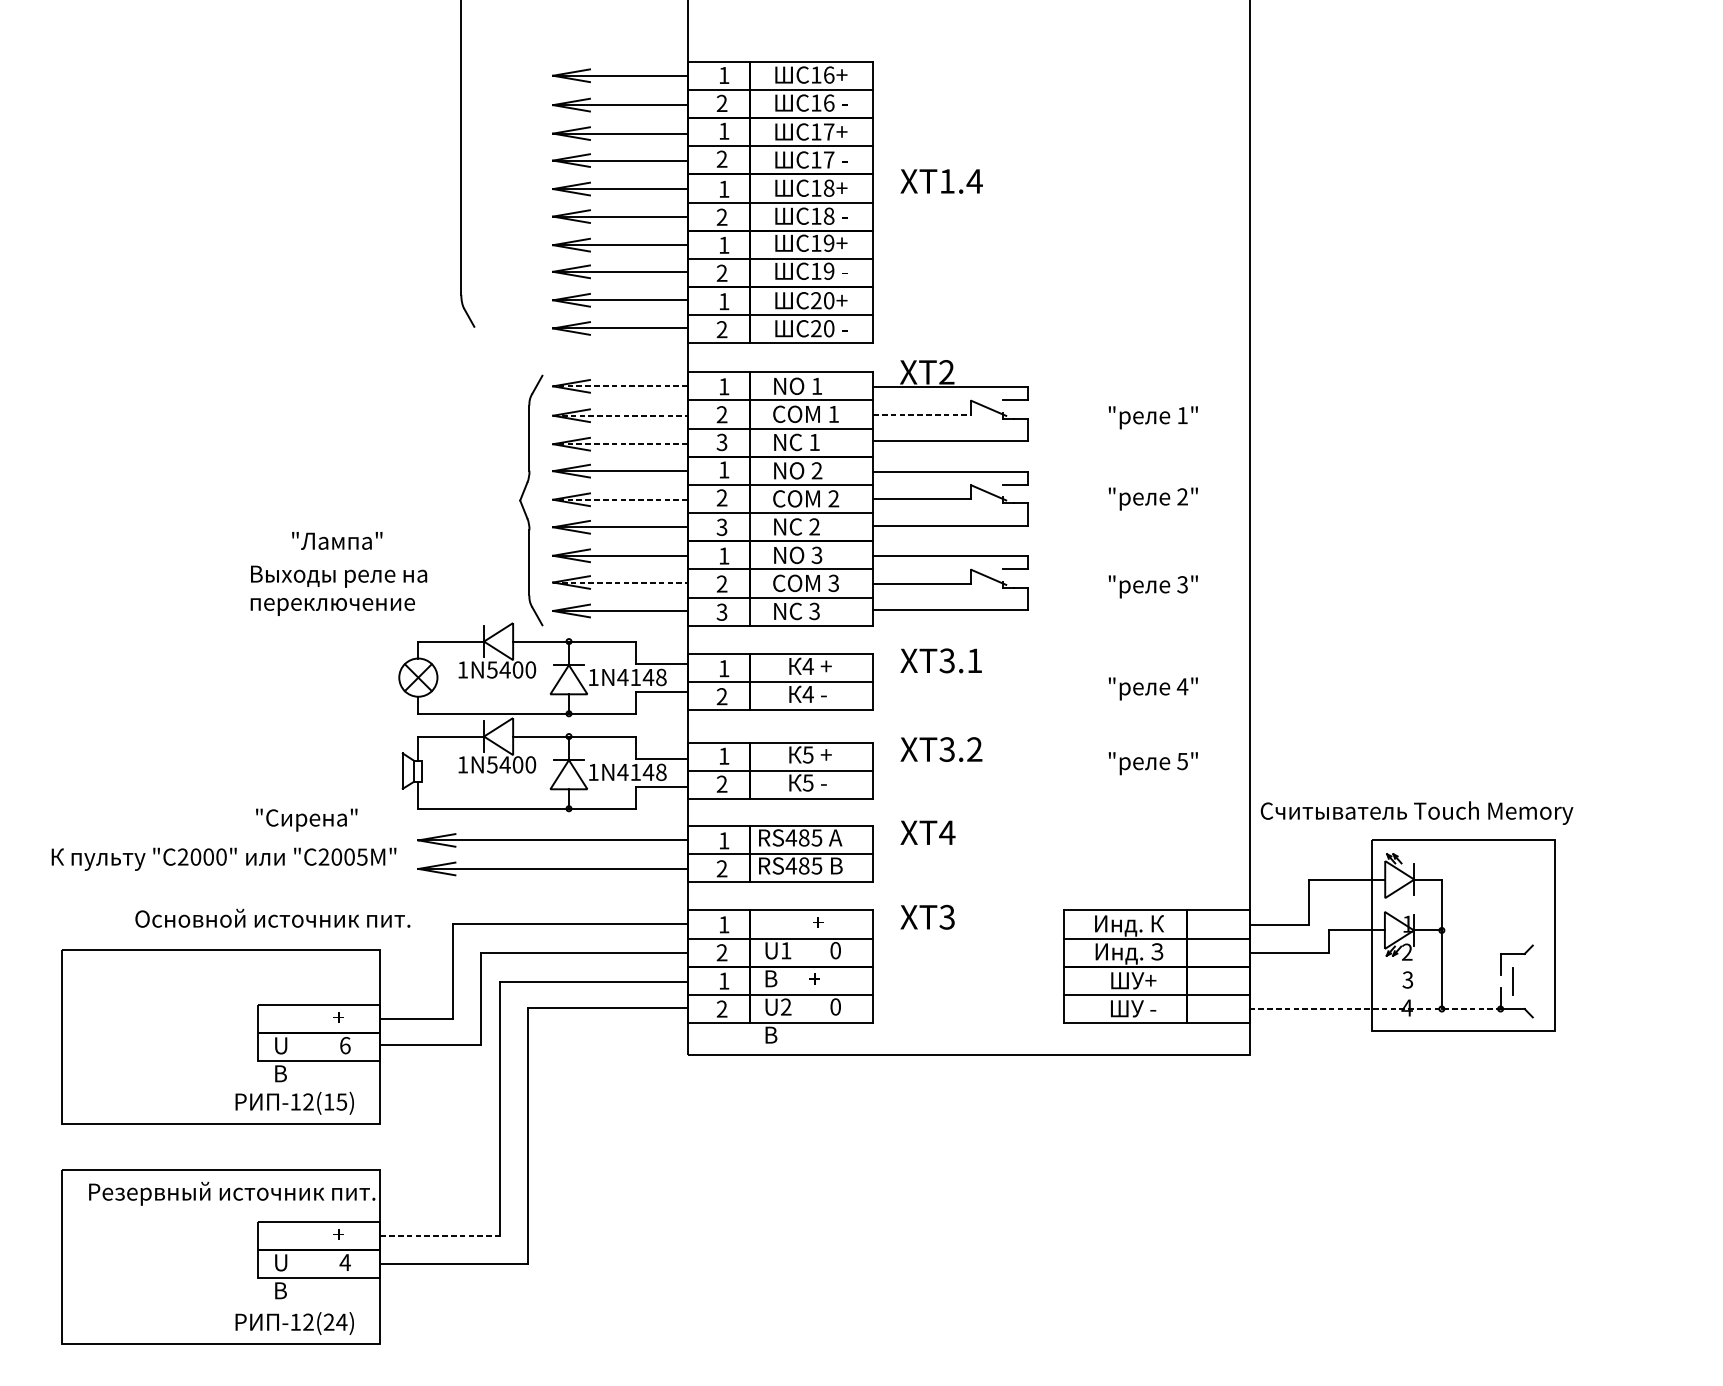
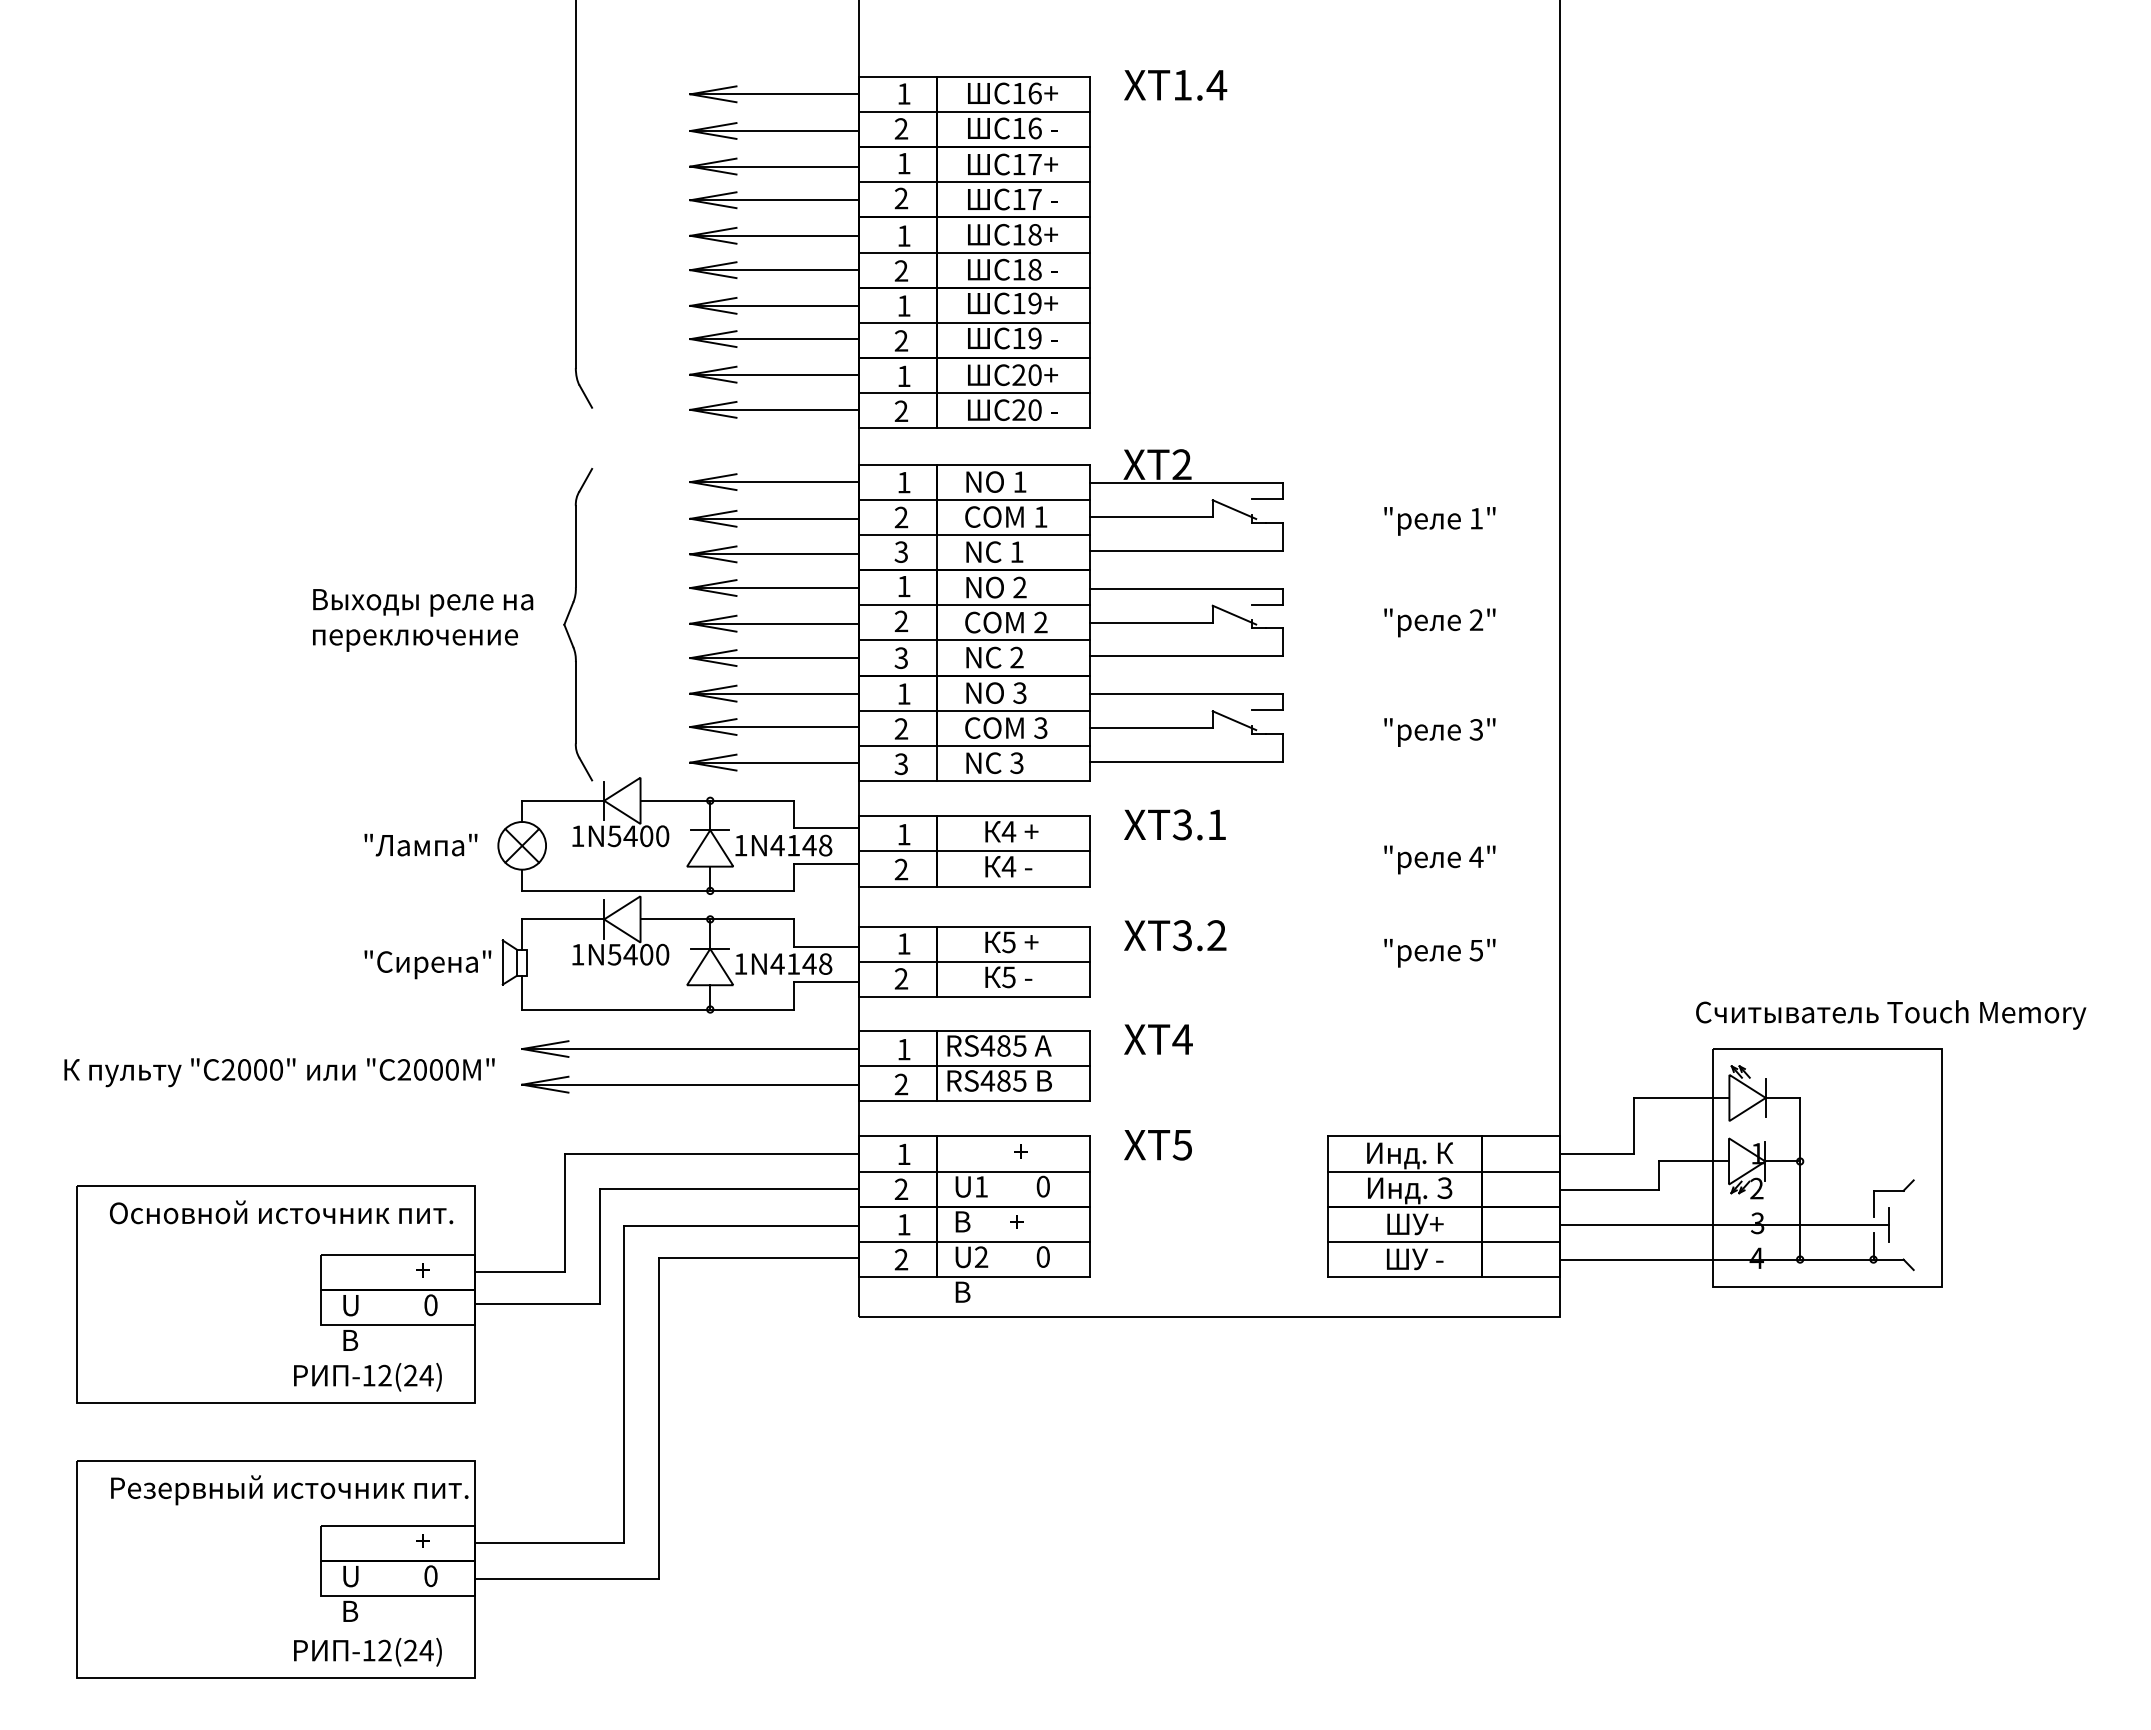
text: (941, 181) -> (1175, 85), moved
line: (620, 386) -> (774, 482), dashed -> solid
line: (922, 414) -> (1151, 517), dashed -> solid
line: (621, 415) -> (775, 518), dashed -> solid
line: (620, 444) -> (774, 554), dashed -> solid
part: (522, 496) -> (567, 619), moved
line: (620, 499) -> (774, 623), dashed -> solid
text: (336, 540) -> (420, 844), moved
line: (621, 582) -> (775, 727), dashed -> solid
text: (339, 590) -> (423, 620), moved
text: (1417, 812) -> (1891, 1014), moved
text: (306, 819) -> (427, 964), moved
text: (361, 856) -> (451, 1069), 2005 -> 2000
text: (947, 916) -> (1182, 1144), 3 -> 5
text: (272, 918) -> (281, 1212), moved
line: (1381, 981) -> (1724, 1225), added
line: (1374, 1008) -> (1716, 1259), dashed -> solid
text: (344, 1044) -> (430, 1304), 6 -> 0
text: (335, 1101) -> (418, 1375), -12(15) -> -12(24)
line: (440, 1236) -> (549, 1543), dashed -> solid
text: (344, 1262) -> (430, 1576), 4 -> 0

